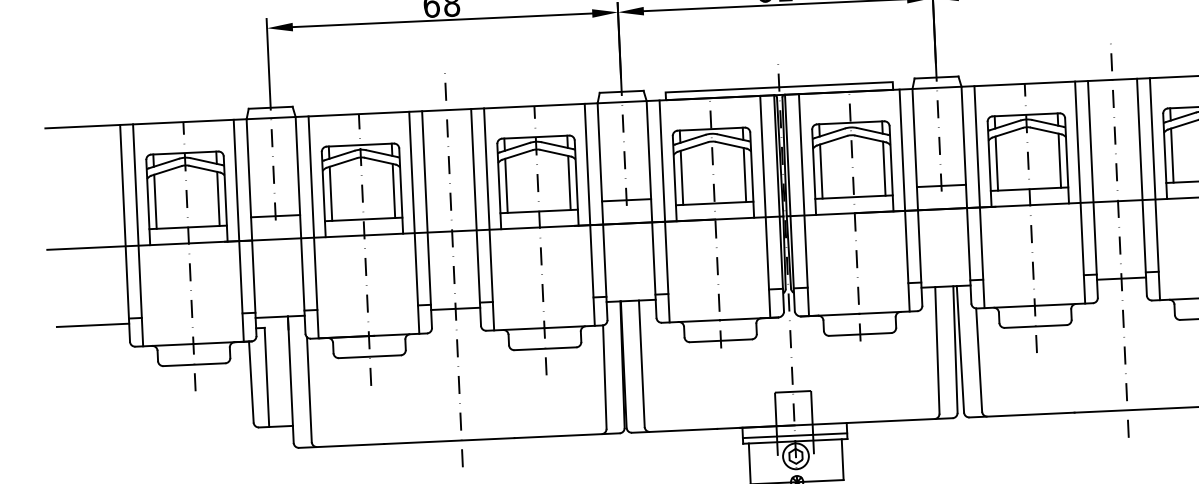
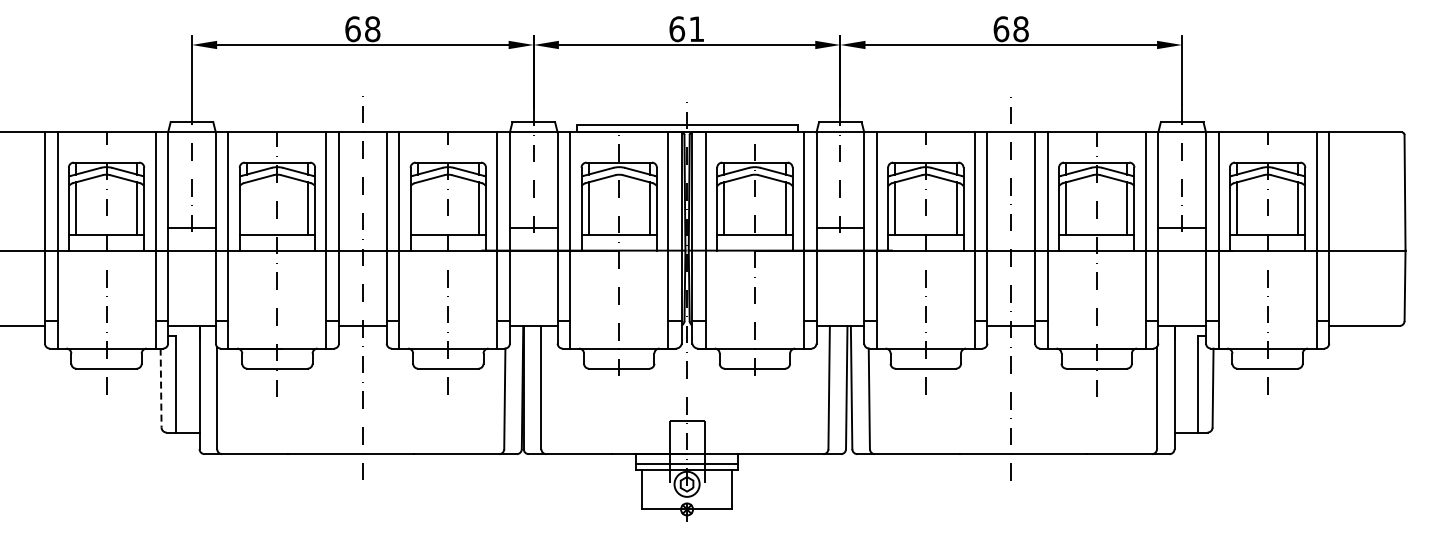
line: (506, 185) -> (417, 208), removed
line: (330, 193) -> (246, 208), removed
line: (251, 382) -> (161, 388), solid -> dashed

